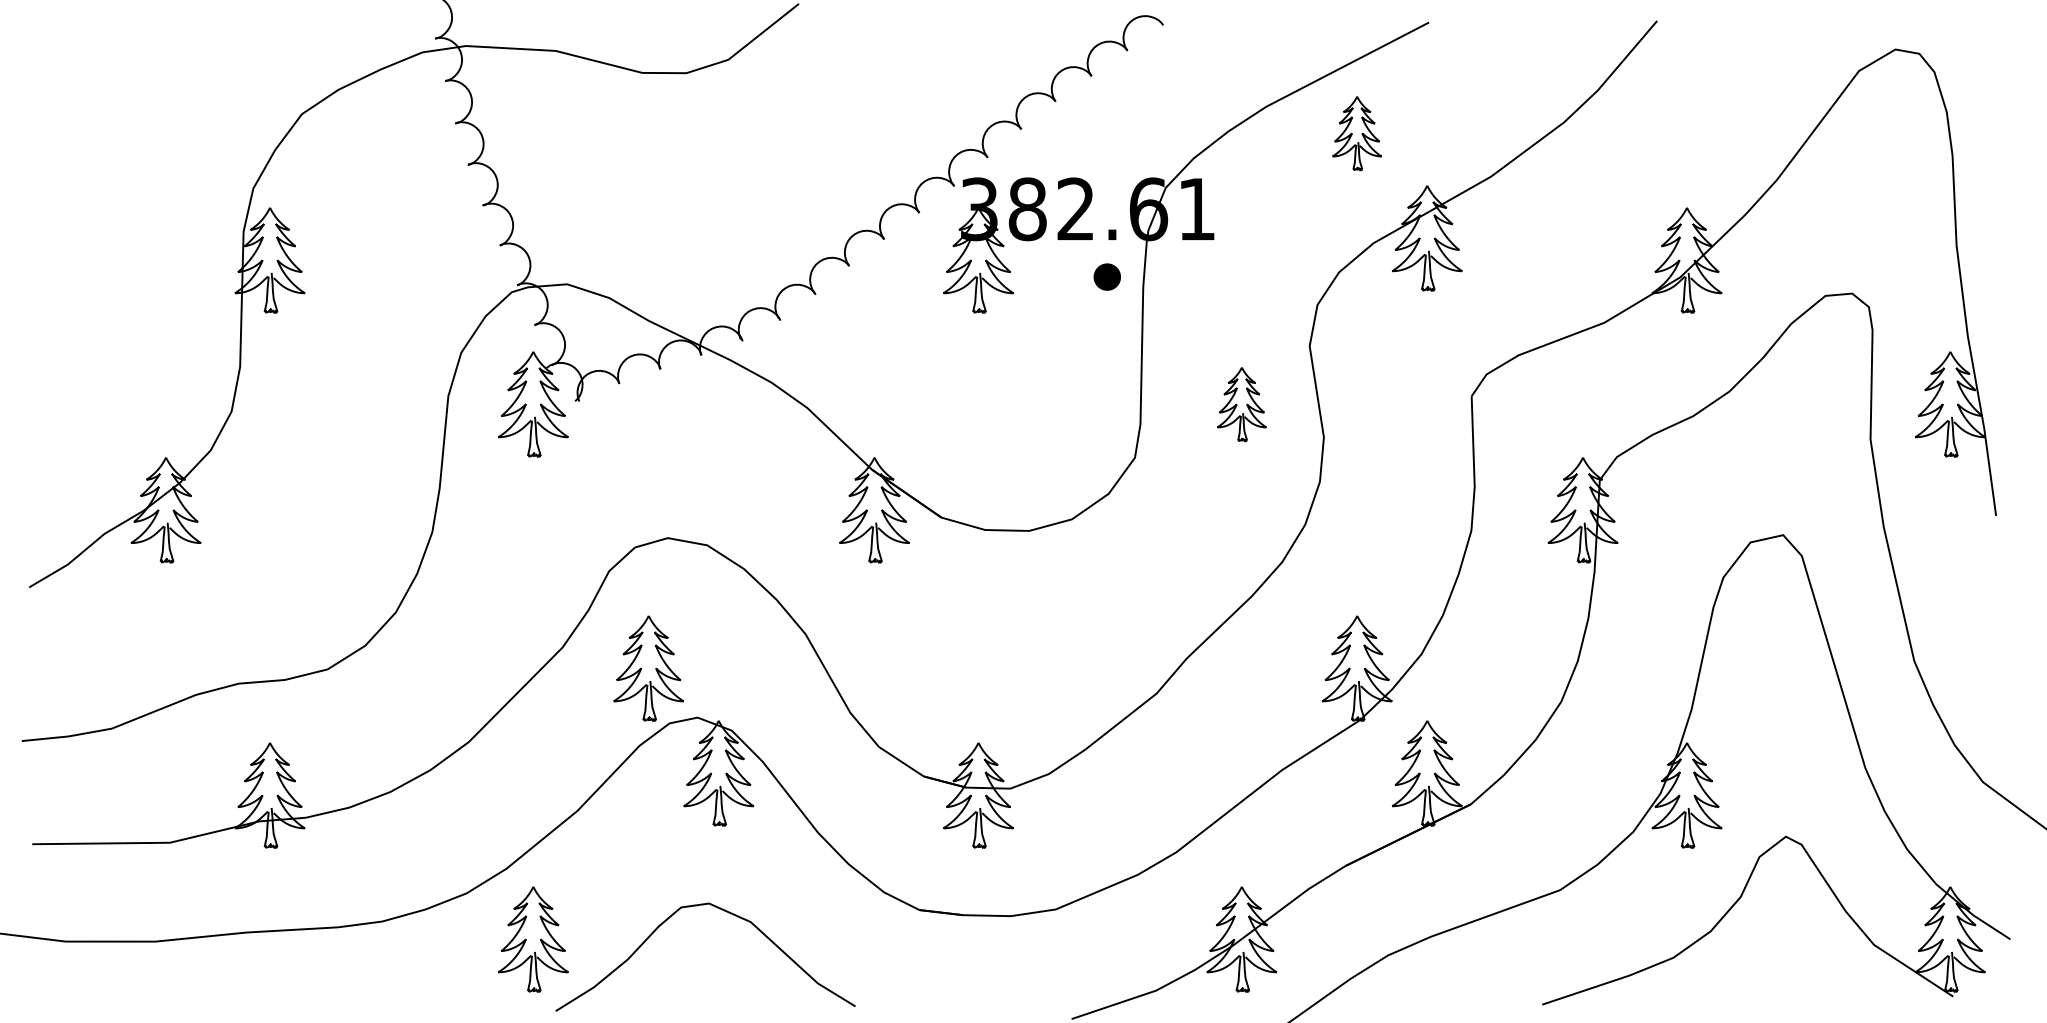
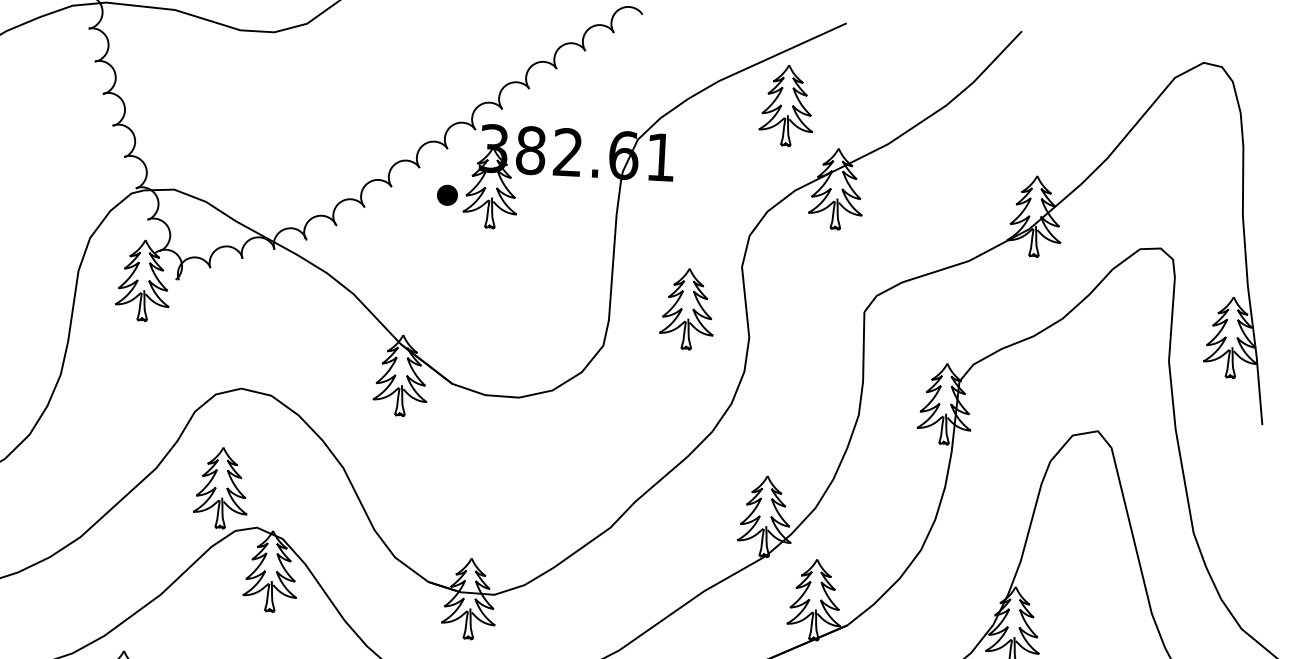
part: (1356, 133) -> (786, 105), size x1.43
part: (1106, 276) -> (446, 194), moved
part: (1241, 404) -> (687, 309), size x1.43

